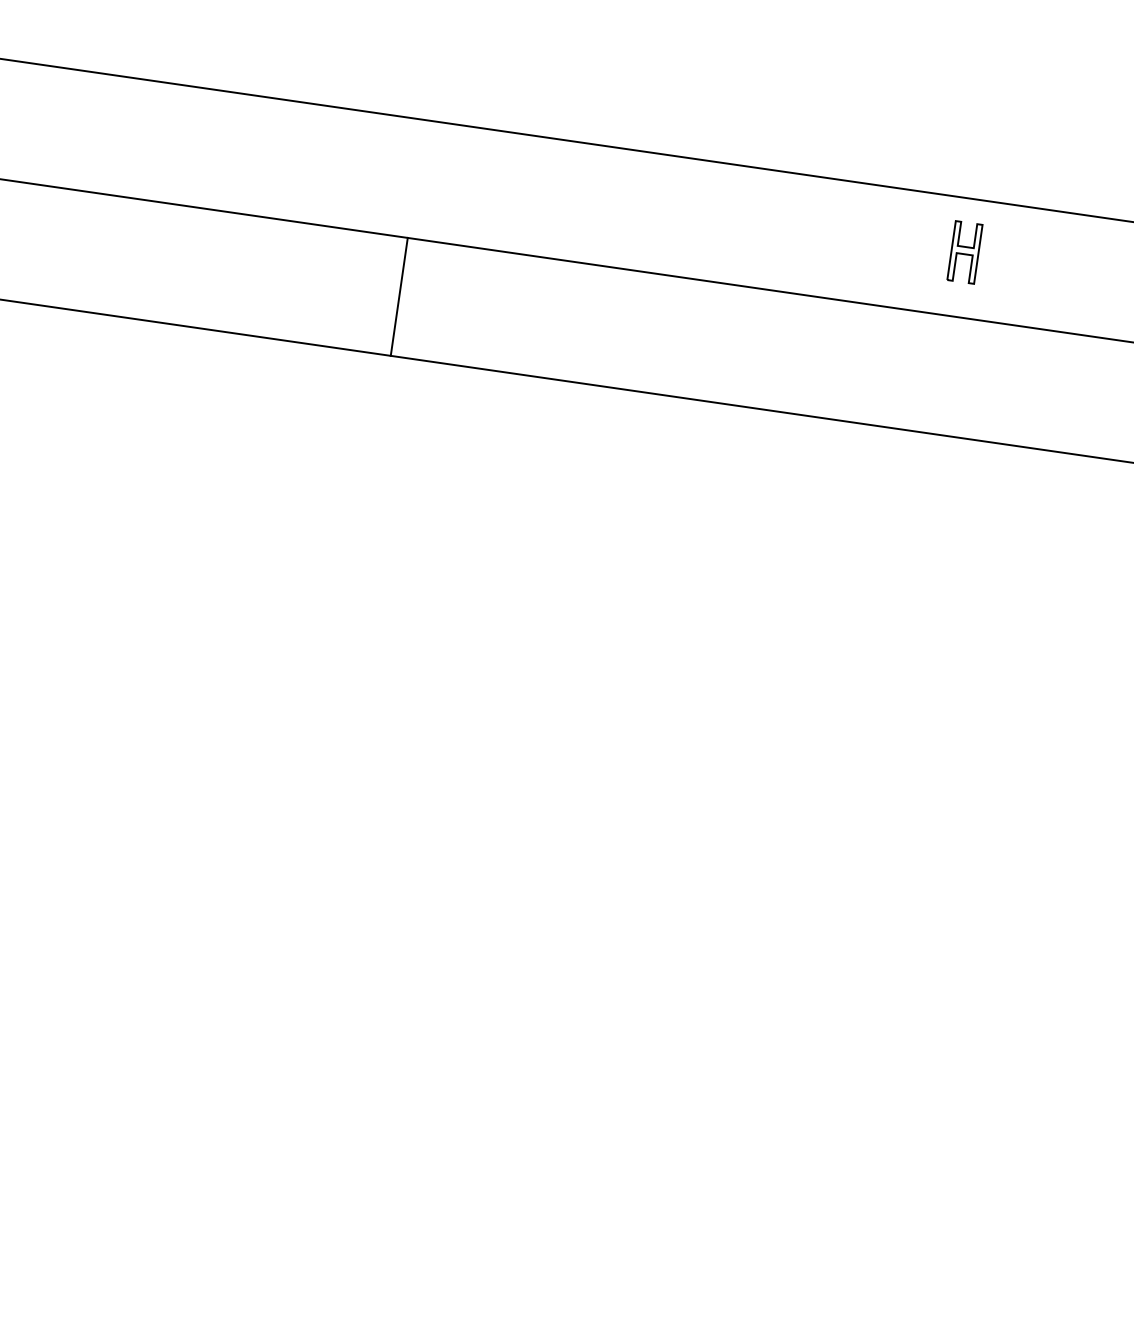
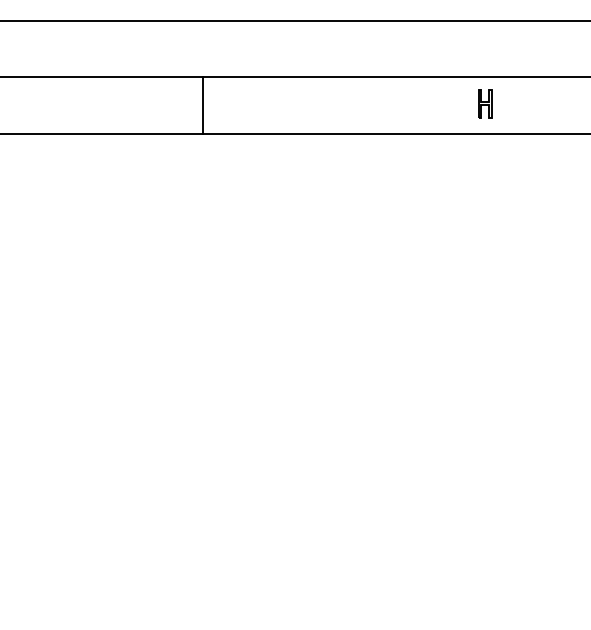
part: (965, 250) -> (485, 103), moved
line: (398, 296) -> (202, 105), moved

